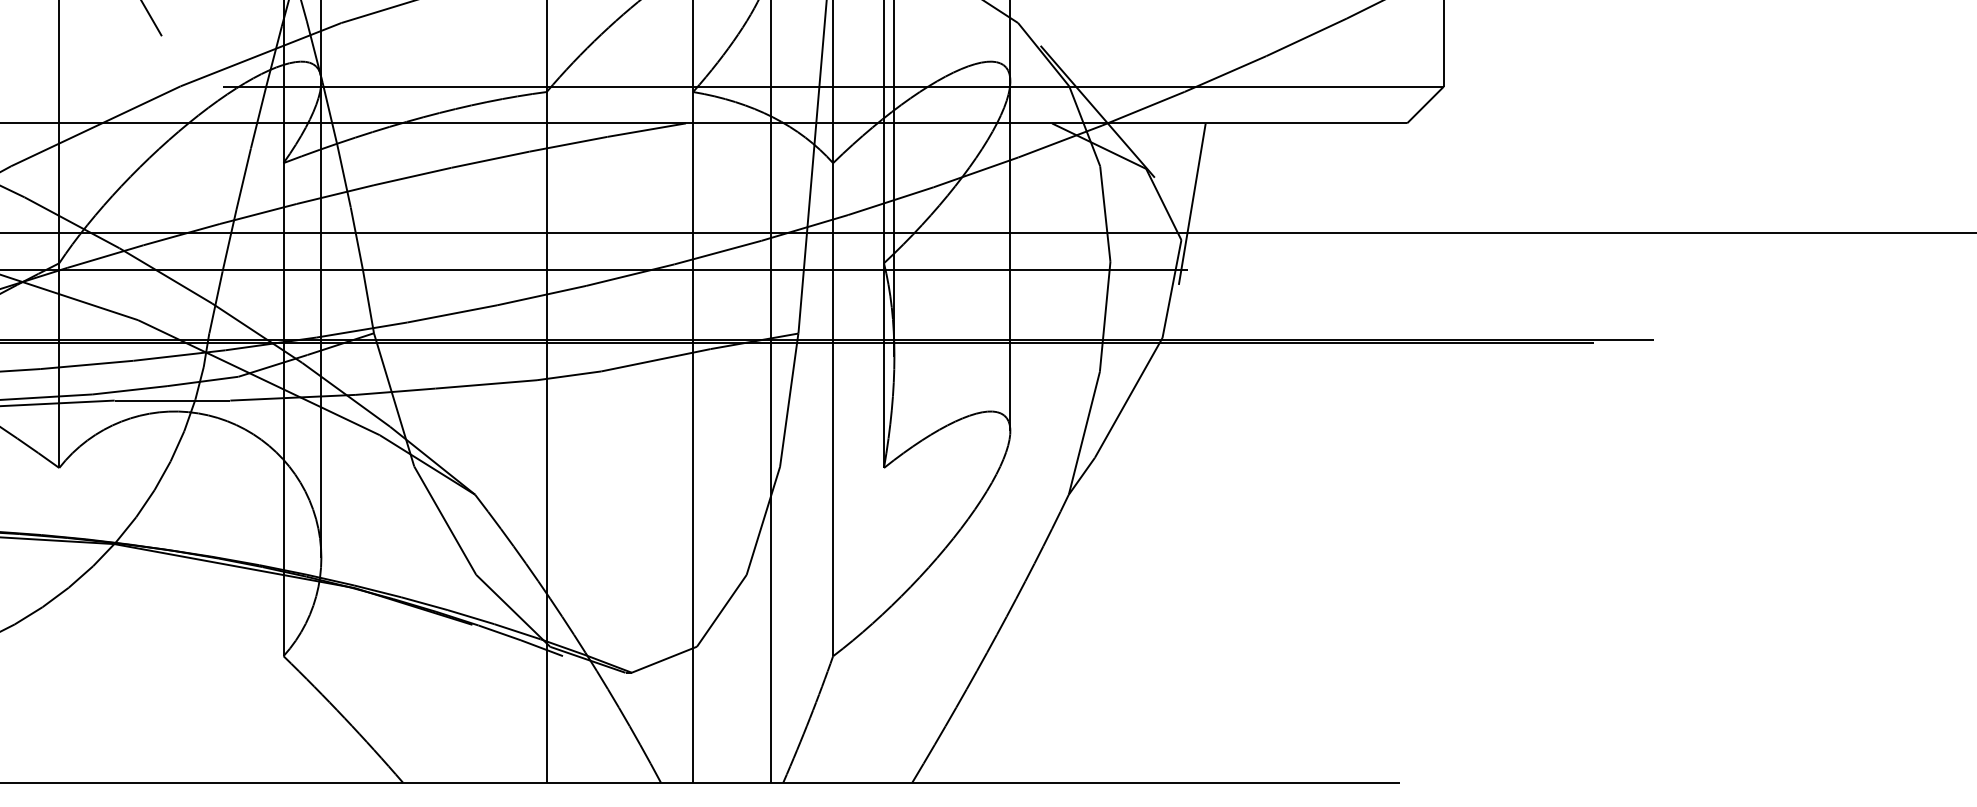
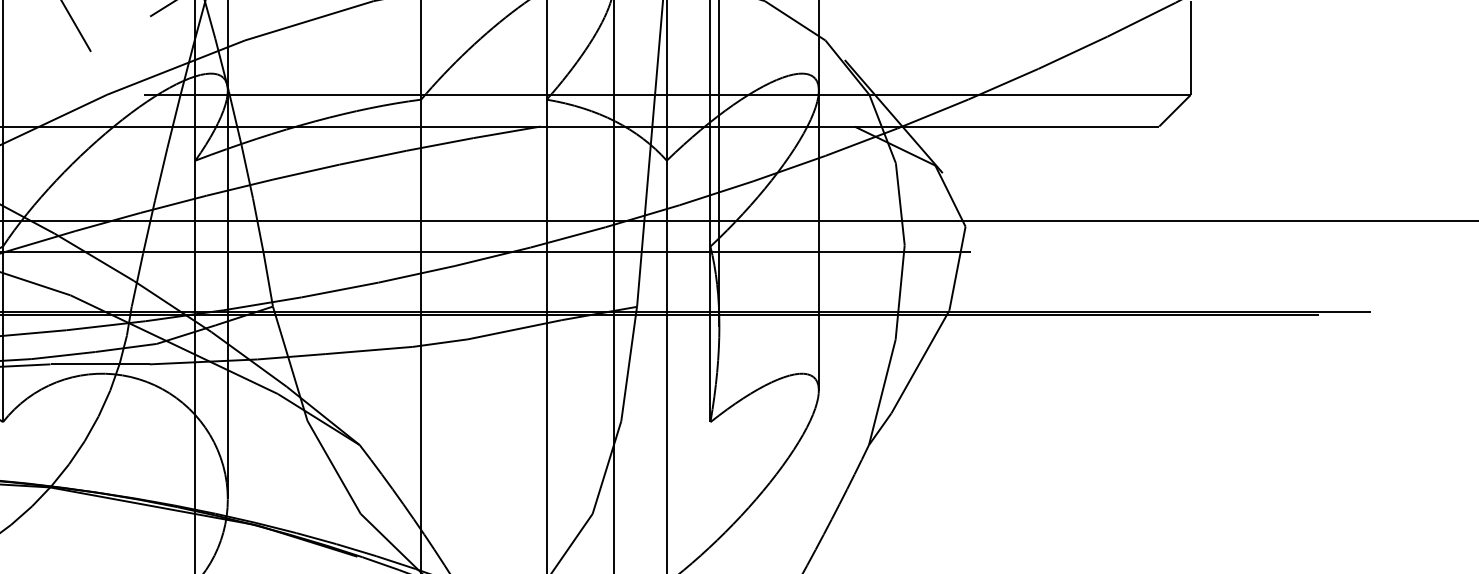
line: (1191, 203) -> (974, 195), removed

